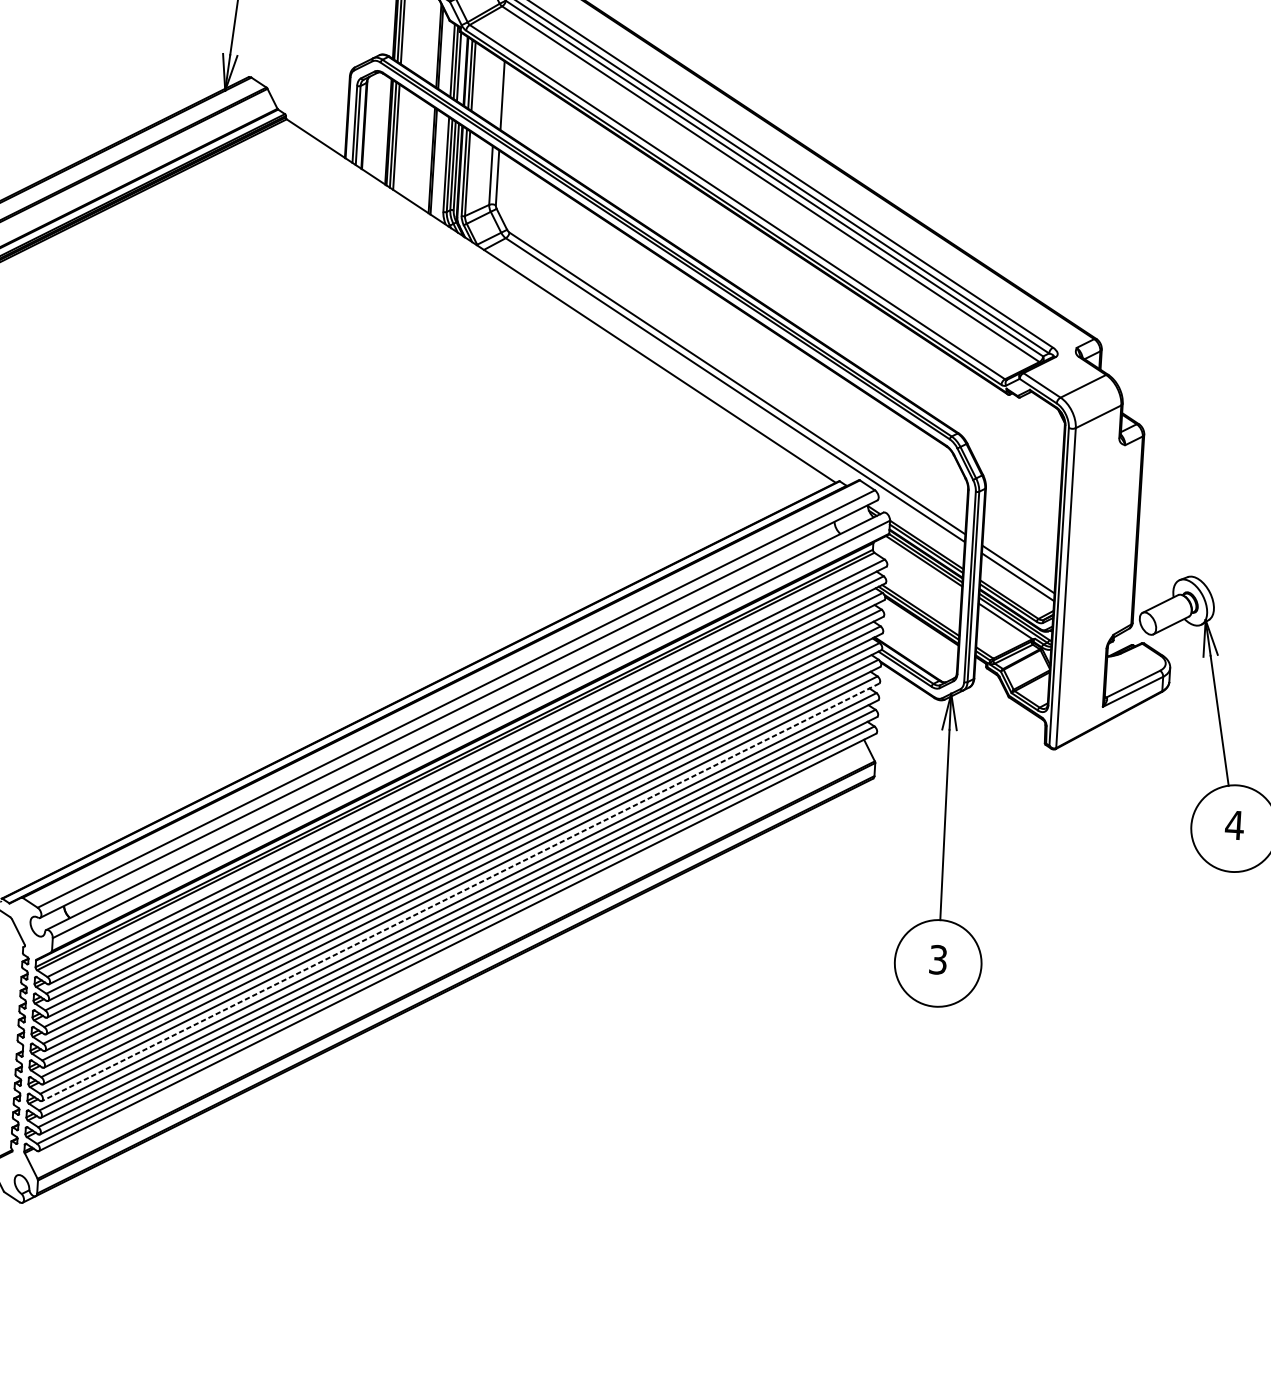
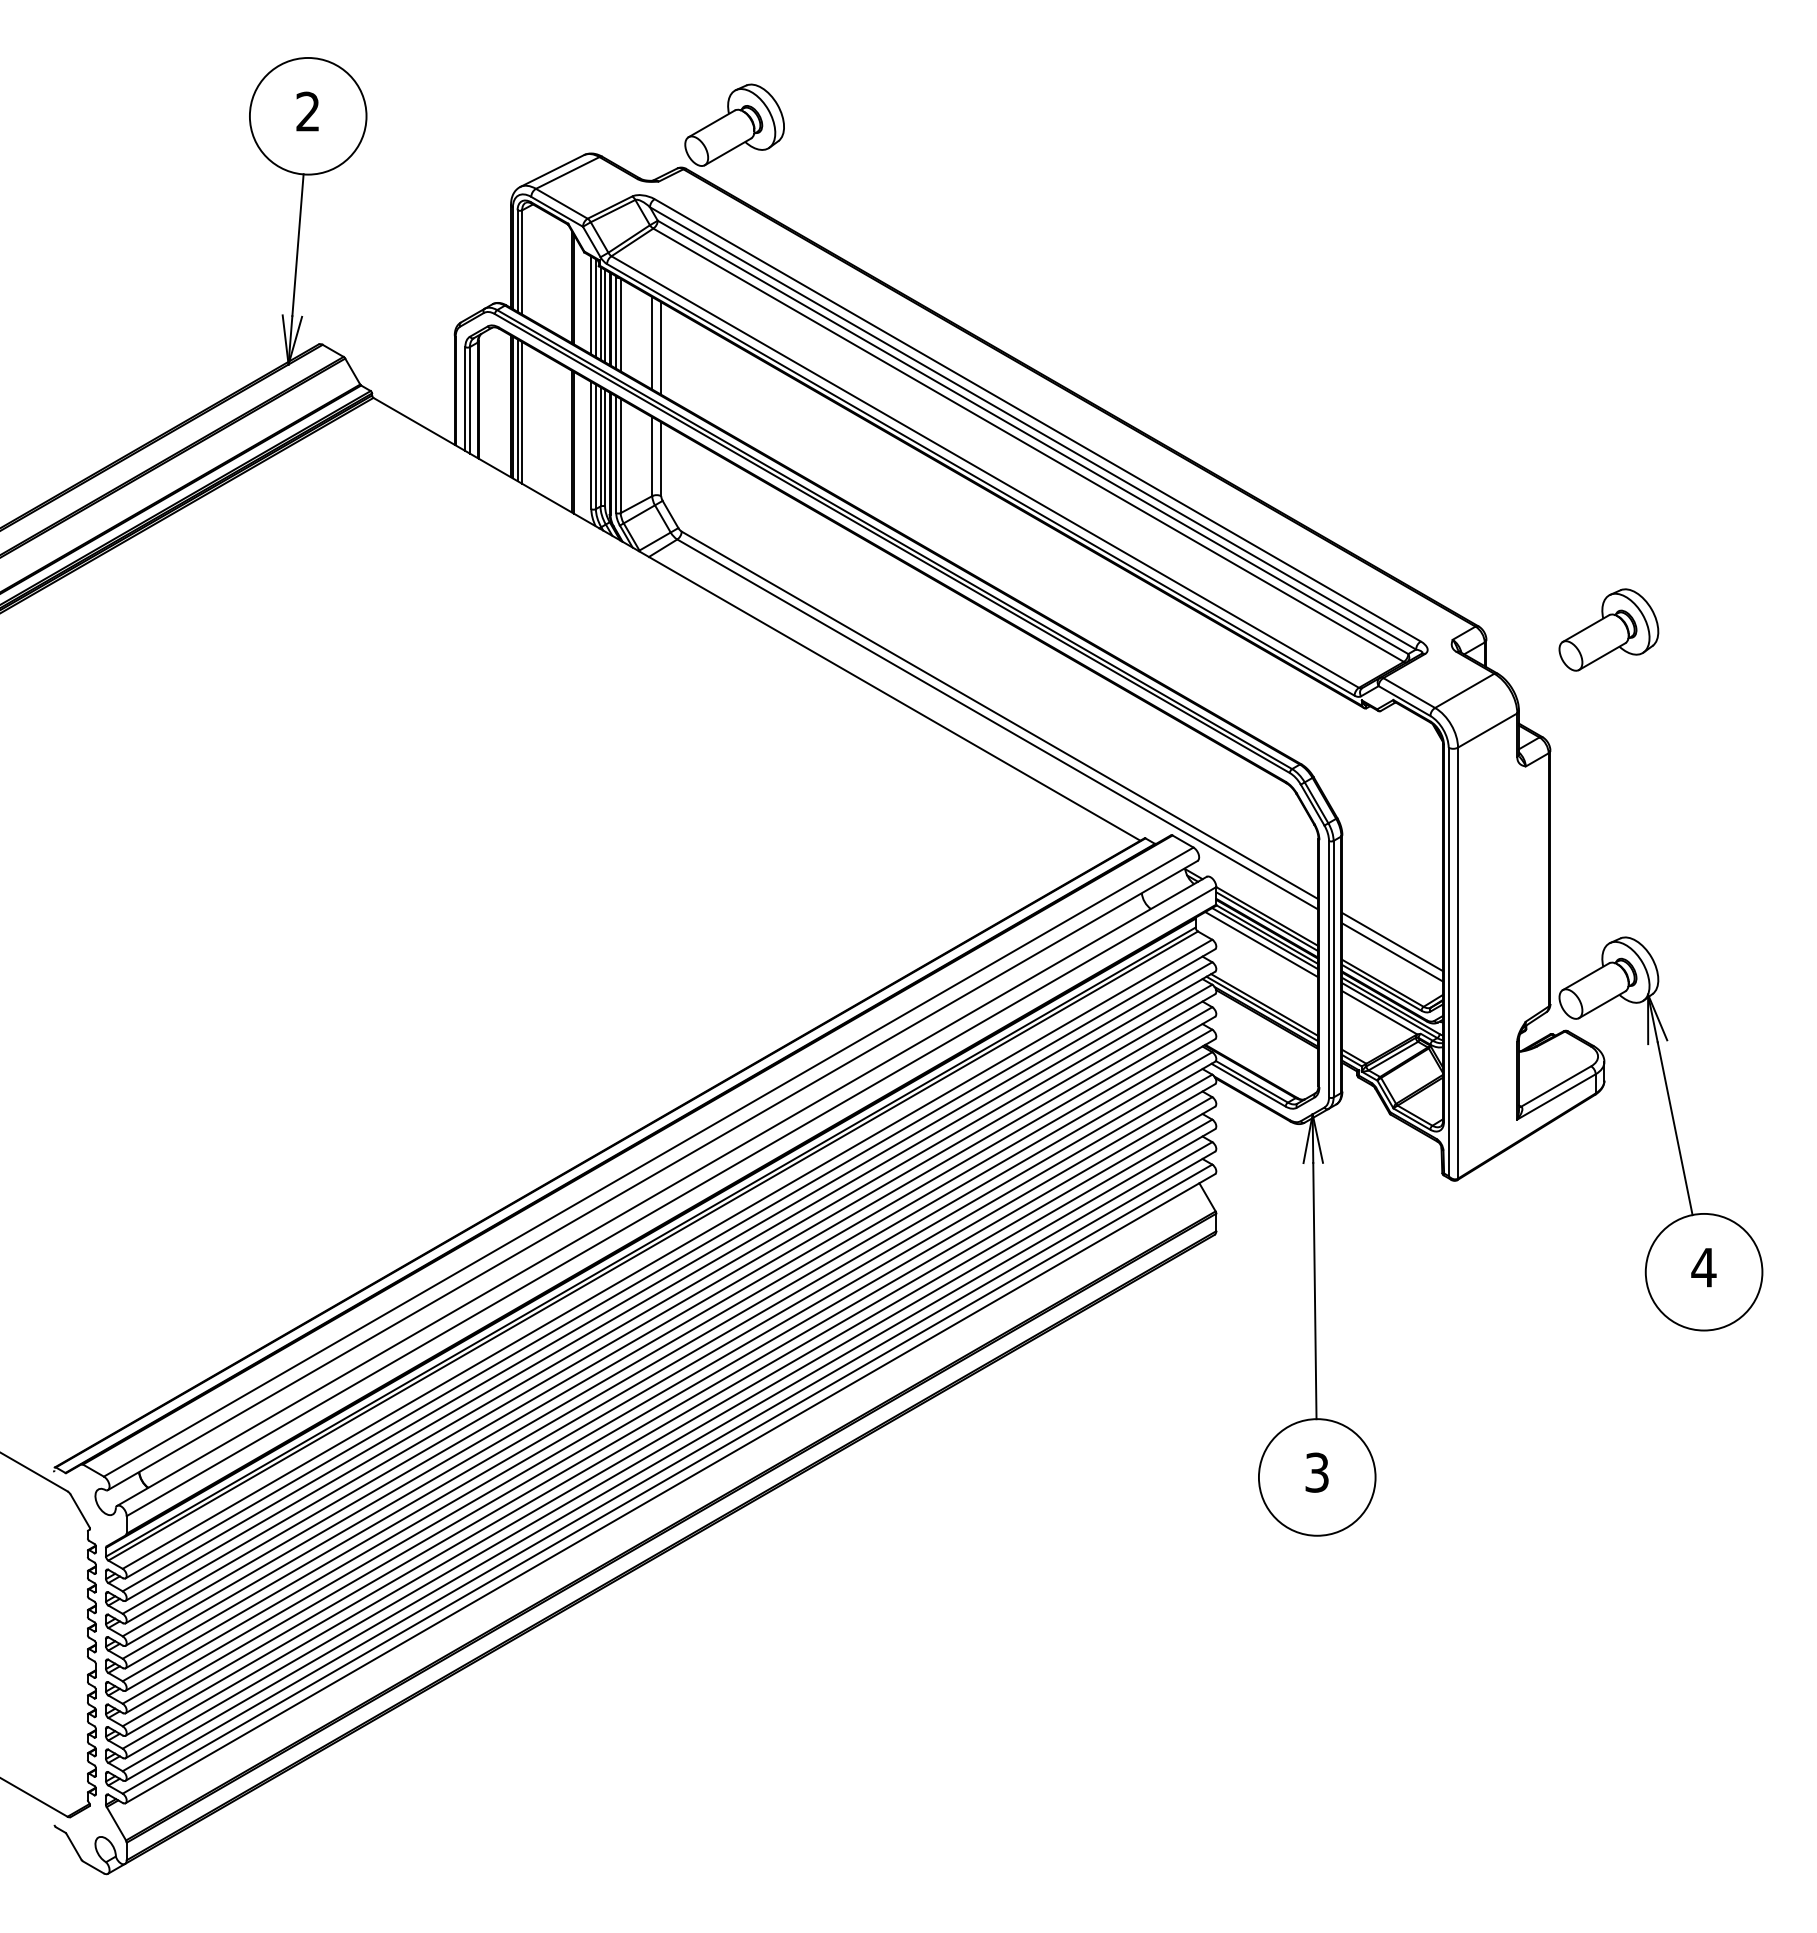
line: (462, 68) -> (605, 315), added
line: (496, 91) -> (652, 343), added
part: (1192, 347) -> (1608, 629), added
line: (921, 565) -> (1261, 944), added
line: (459, 892) -> (669, 1421), dashed -> solid

